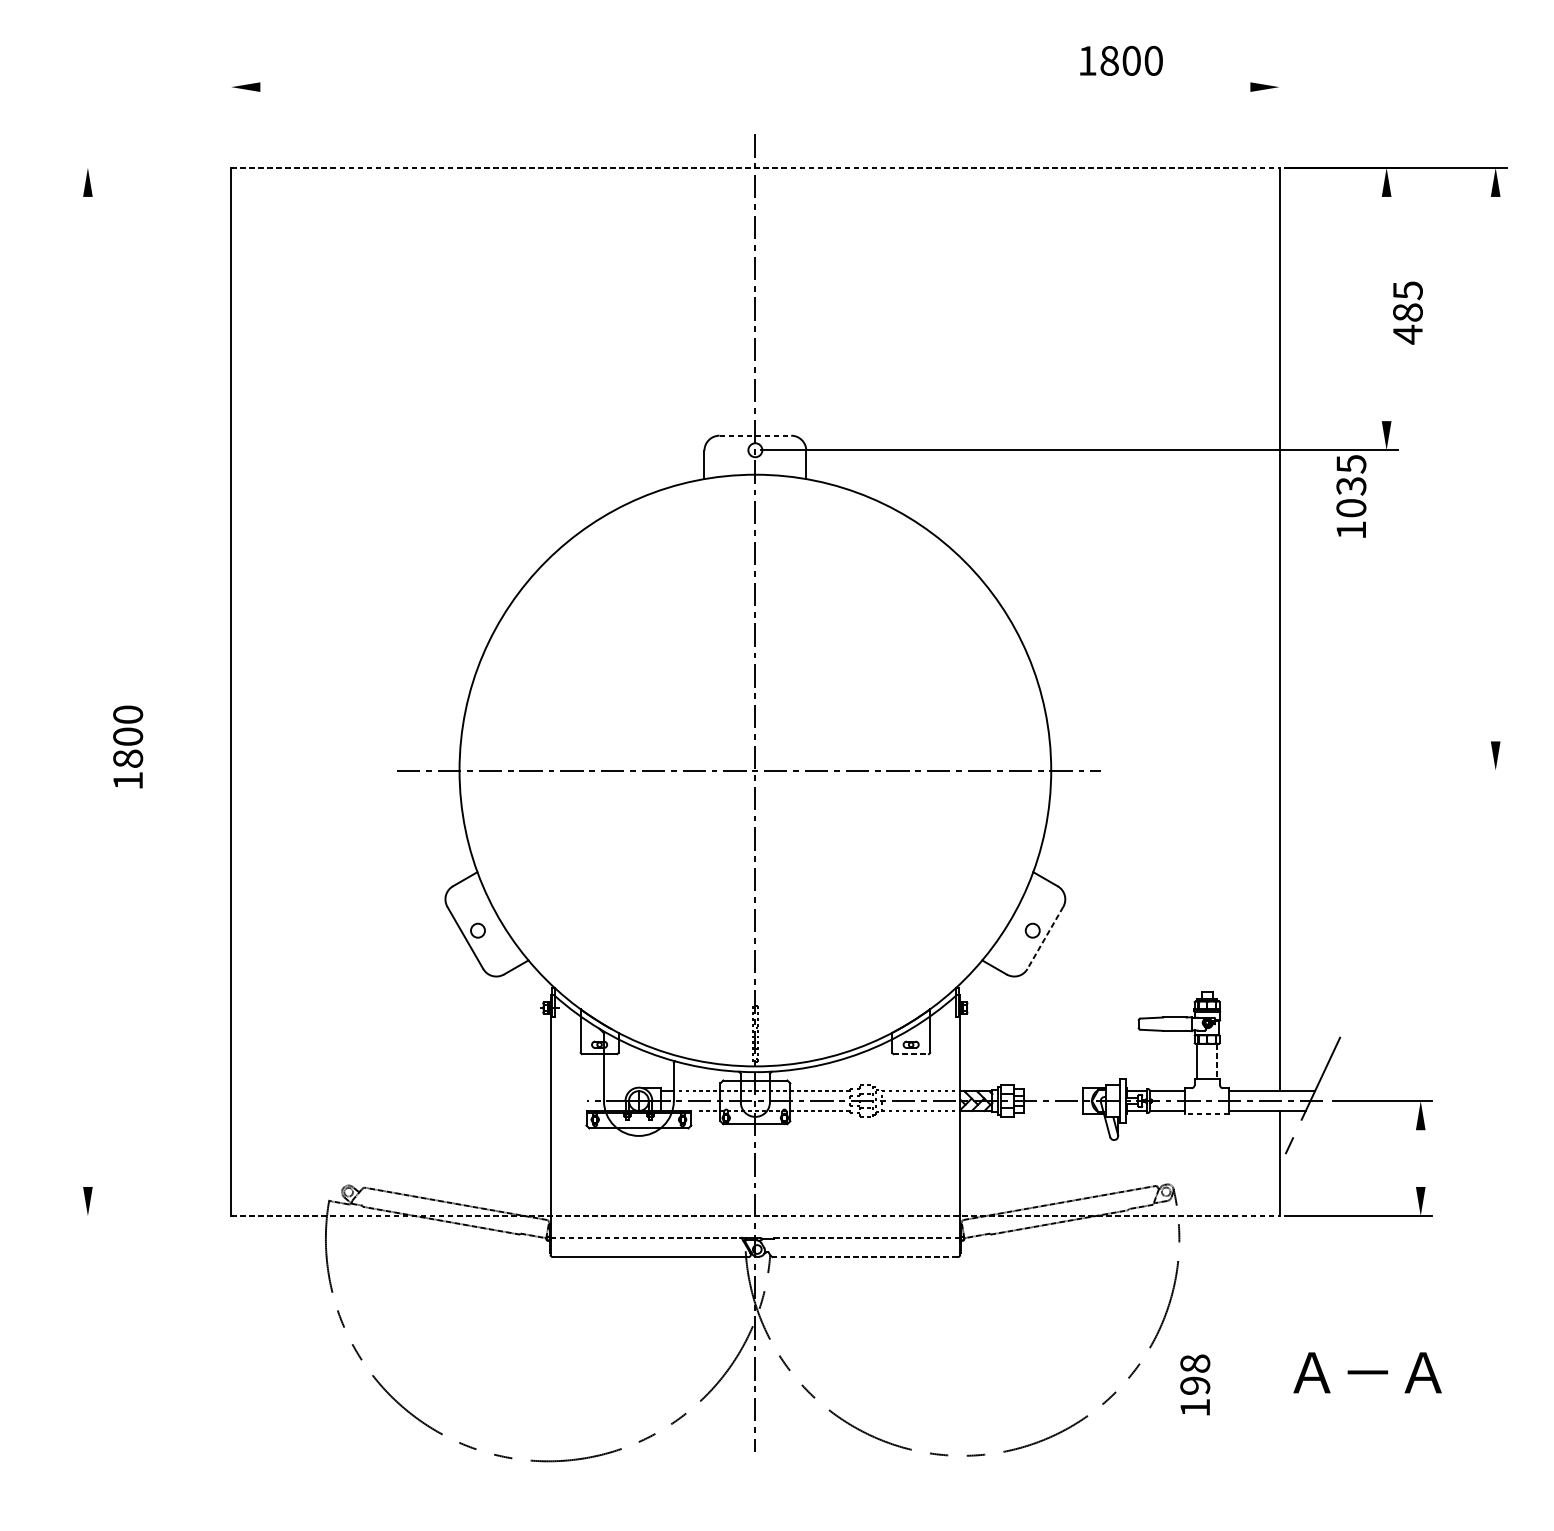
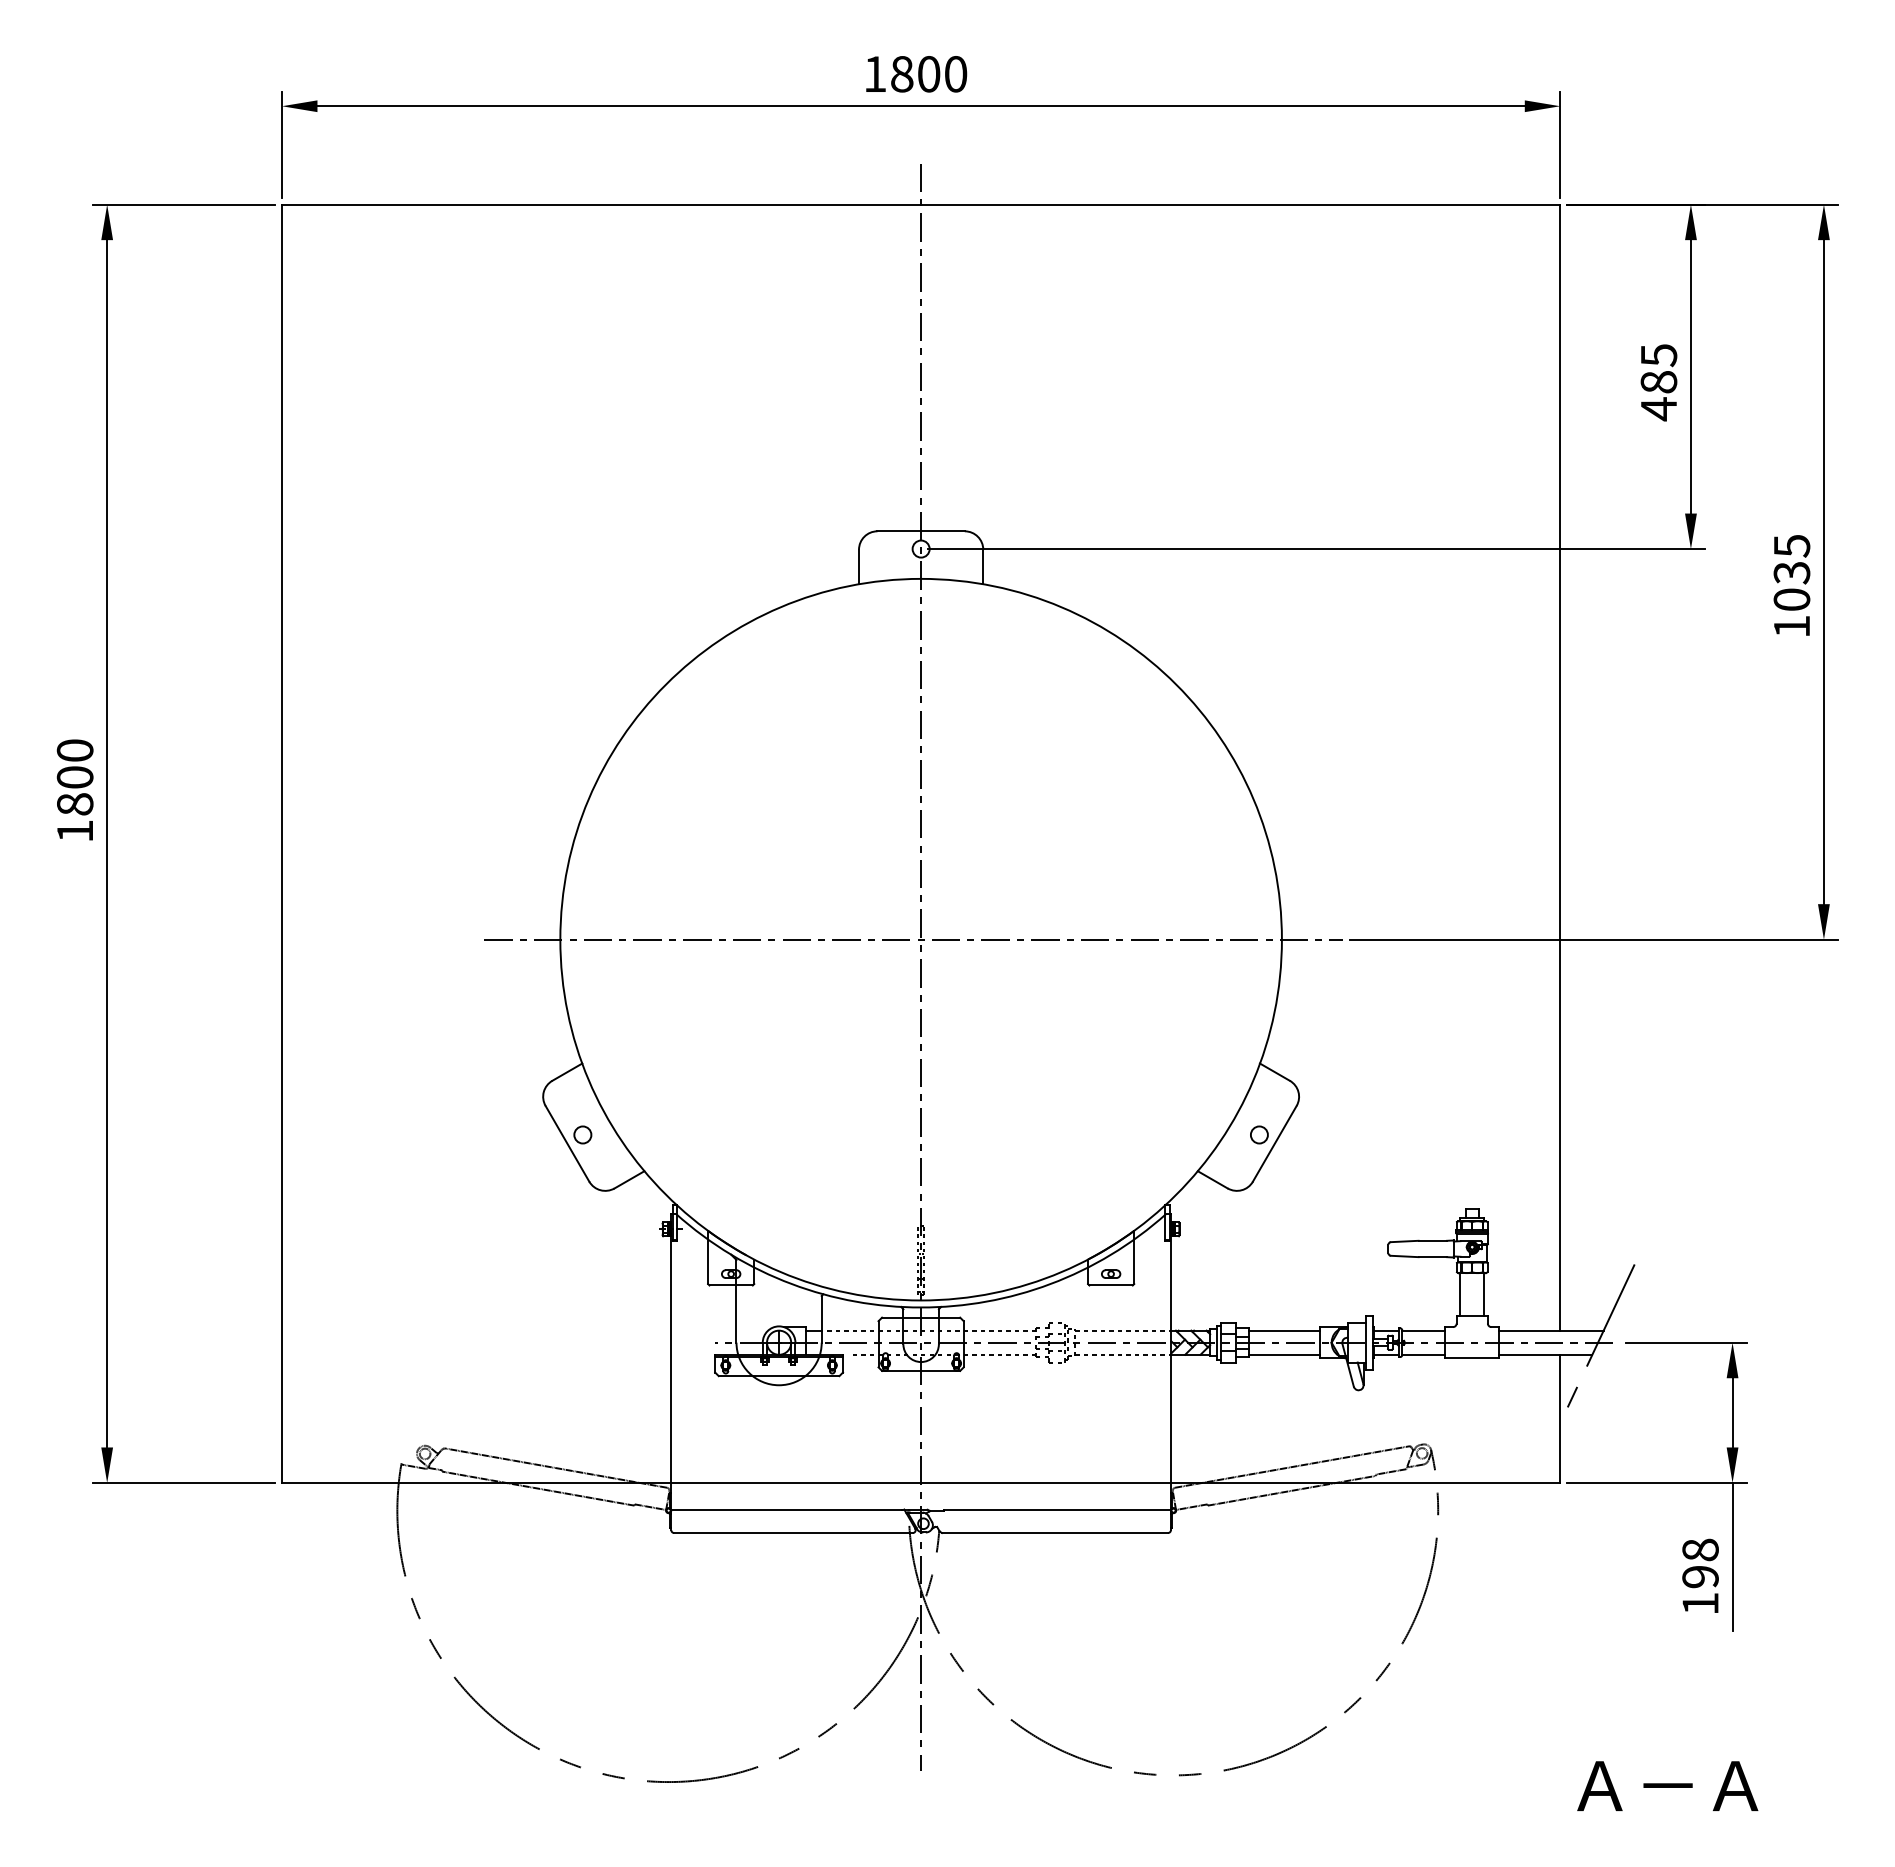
text: (1121, 61) -> (916, 74), moved
line: (754, 87) -> (920, 106), added
line: (230, 118) -> (281, 144), added
line: (1279, 118) -> (1560, 144), added
line: (150, 167) -> (183, 204), added
line: (755, 167) -> (921, 204), dashed -> solid
line: (1386, 308) -> (1690, 376), added
text: (1407, 312) -> (1658, 382), moved
line: (755, 435) -> (921, 531), dashed -> solid
line: (1495, 469) -> (1823, 572), added
text: (1351, 496) -> (1791, 585), moved
line: (88, 691) -> (107, 843), added
text: (127, 746) -> (74, 789), moved
line: (1306, 770) -> (1593, 939), added
line: (1045, 937) -> (1274, 1143), dashed -> solid
line: (911, 1054) -> (1111, 1285), dashed -> solid
line: (1217, 1061) -> (1484, 1294), dashed -> solid
line: (1053, 1091) -> (1284, 1330), added
line: (1053, 1110) -> (1284, 1354), added
line: (1207, 1114) -> (1472, 1358), dashed -> solid
line: (1420, 1158) -> (1732, 1412), added
line: (150, 1215) -> (183, 1482), added
line: (755, 1215) -> (921, 1482), dashed -> solid
line: (645, 1237) -> (787, 1509), dashed -> solid
line: (867, 1237) -> (1057, 1509), dashed -> solid
line: (864, 1256) -> (1054, 1532), dashed -> solid
line: (1420, 1276) -> (1732, 1556), added
text: (1367, 1372) -> (1667, 1785), moved
text: (1195, 1384) -> (1700, 1575), moved

